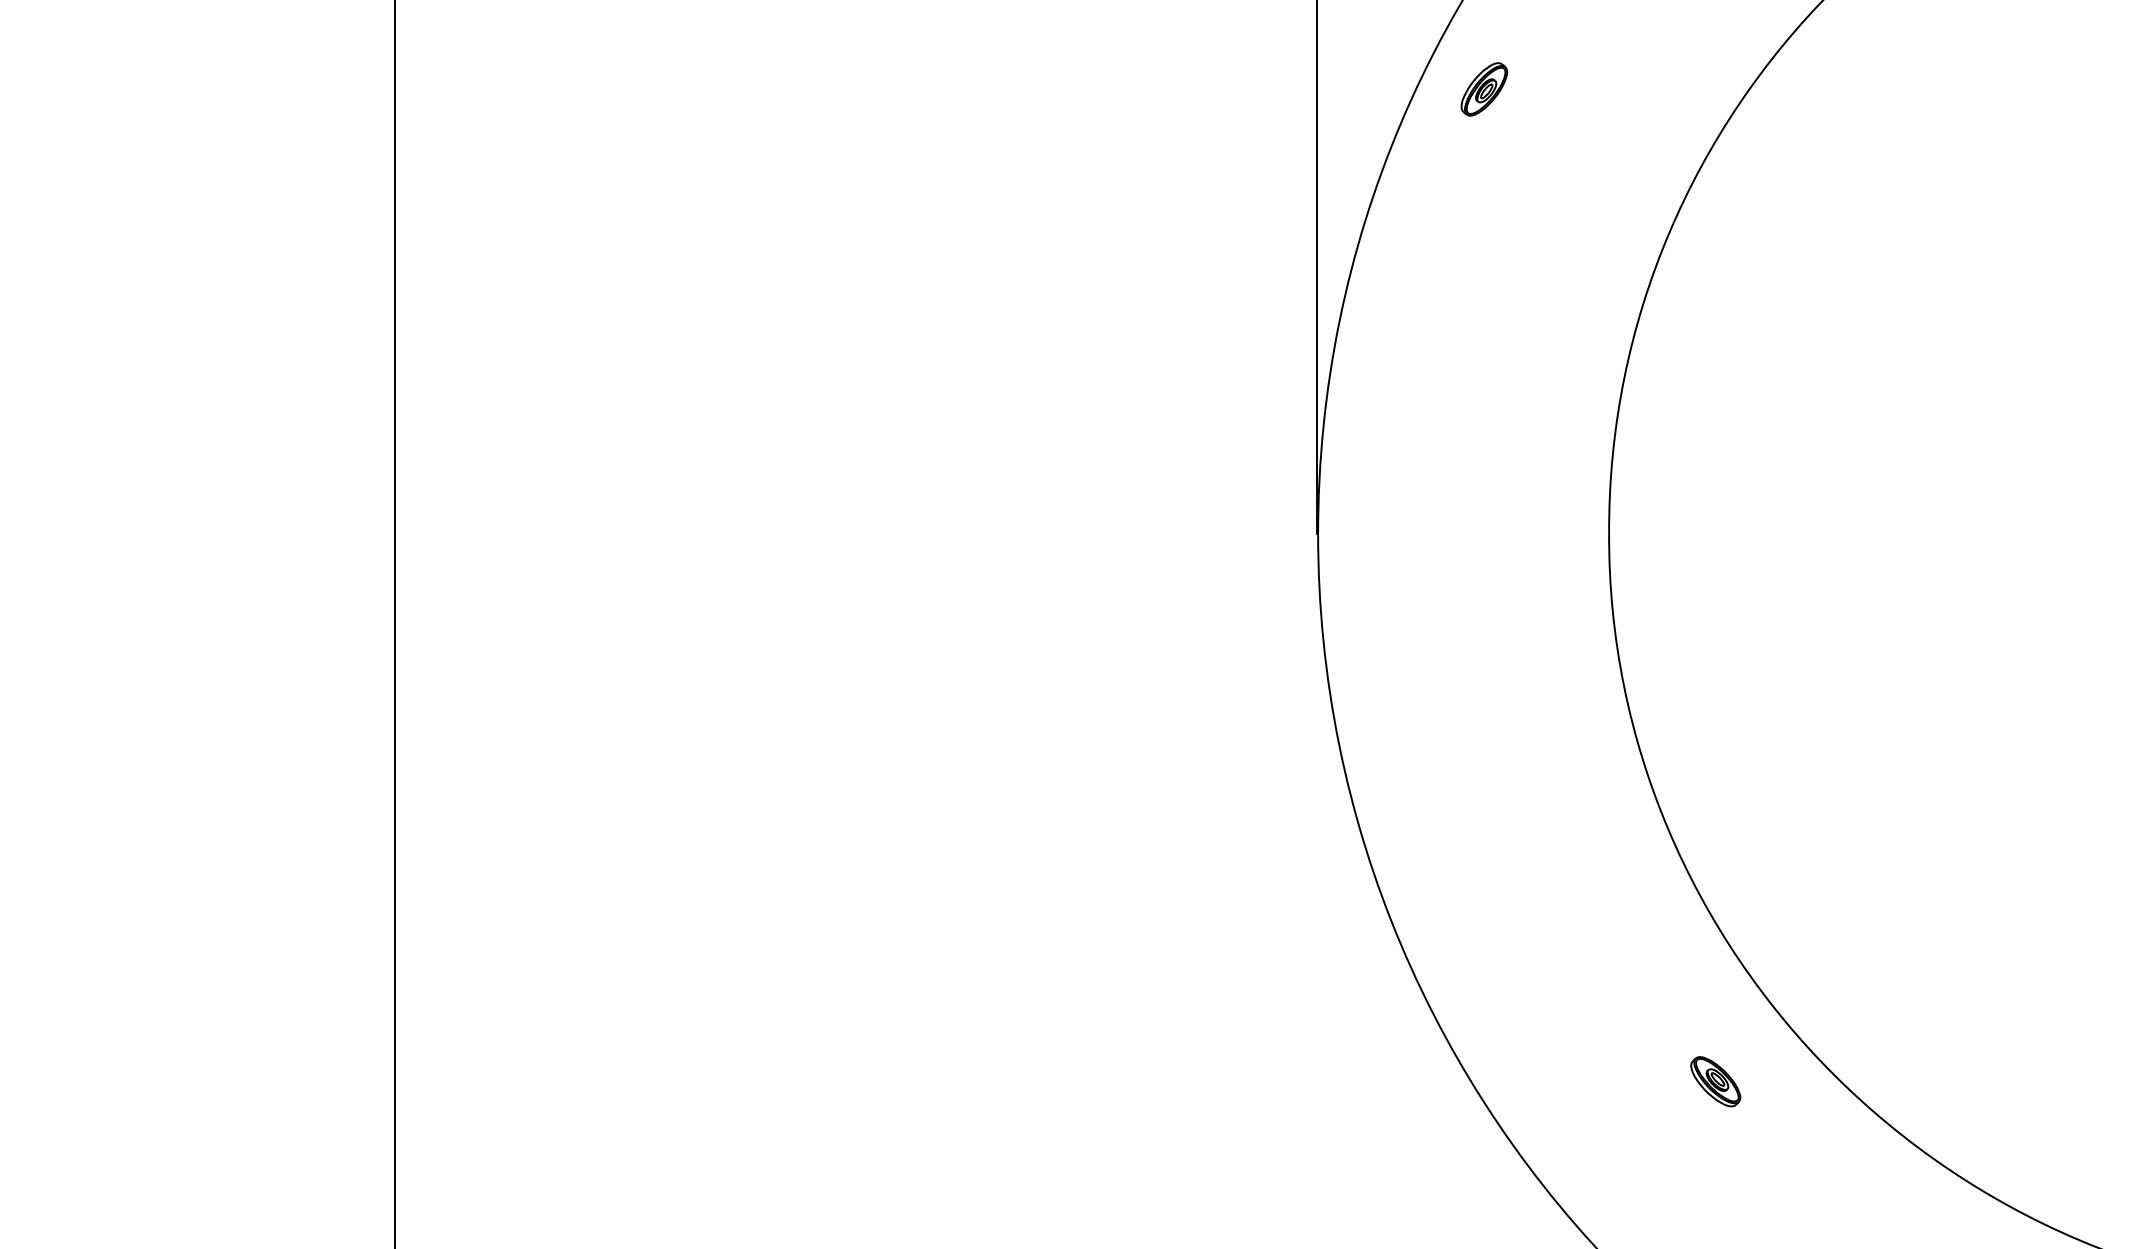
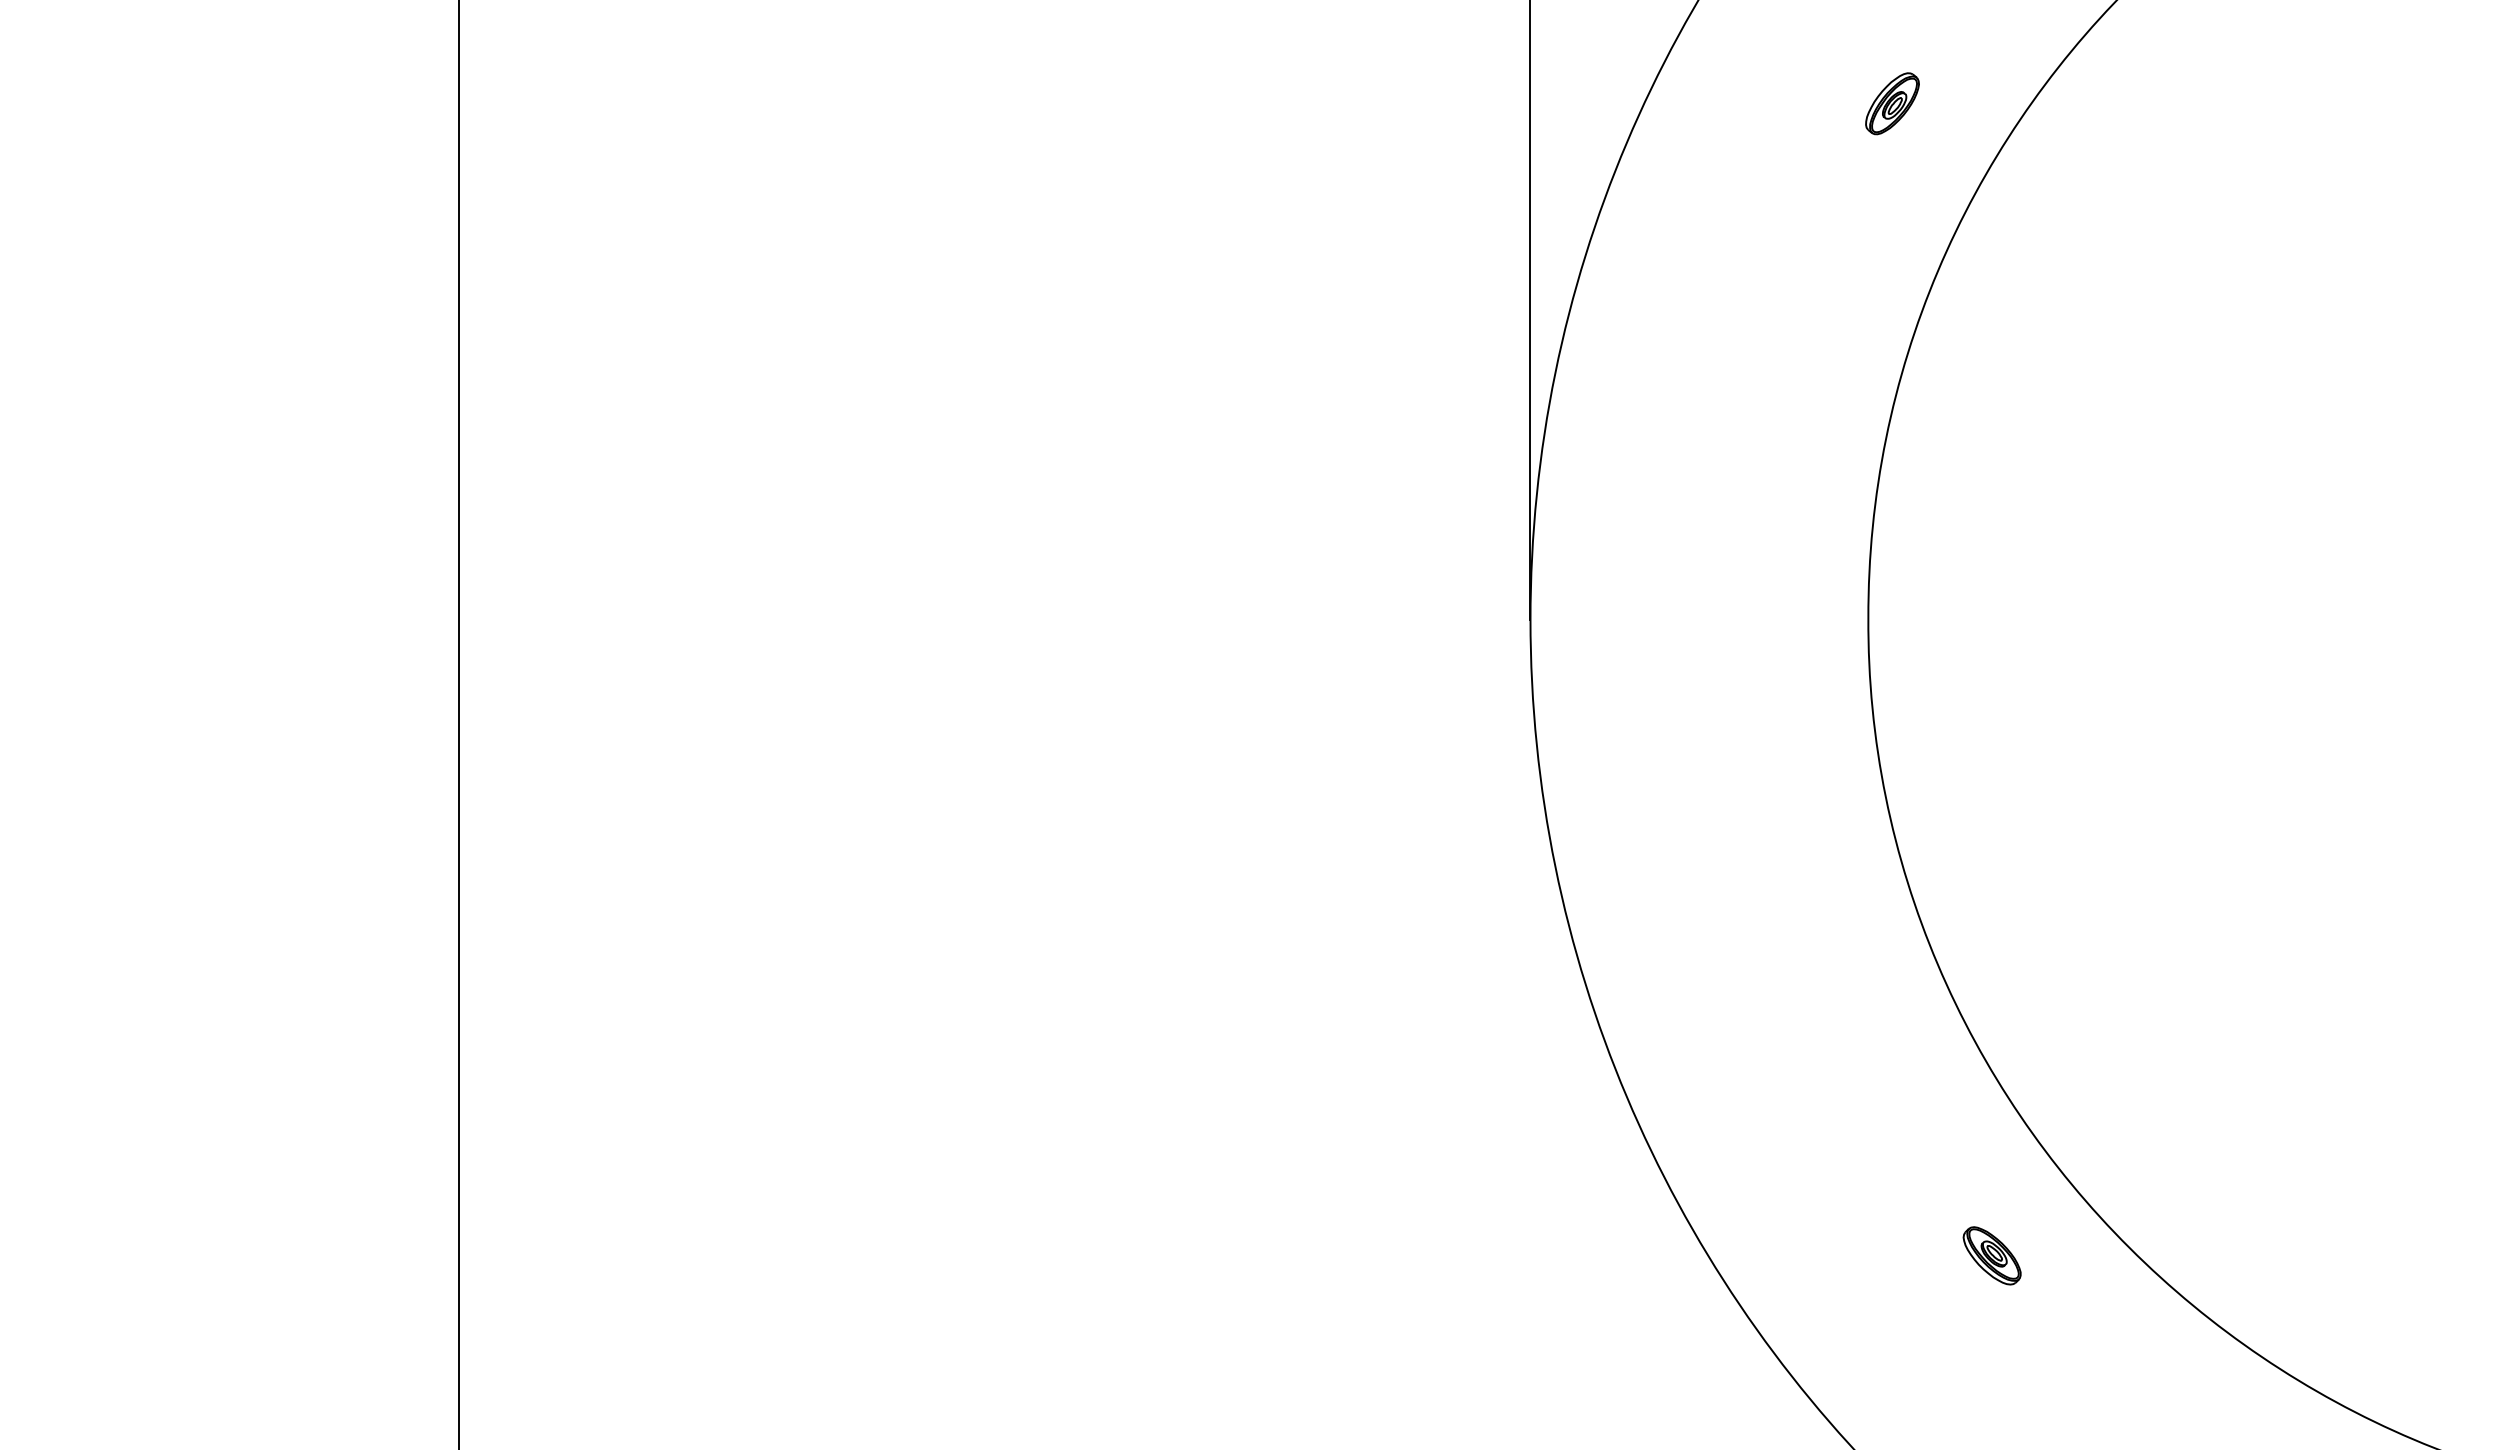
part: (1484, 89) -> (1892, 103), moved

